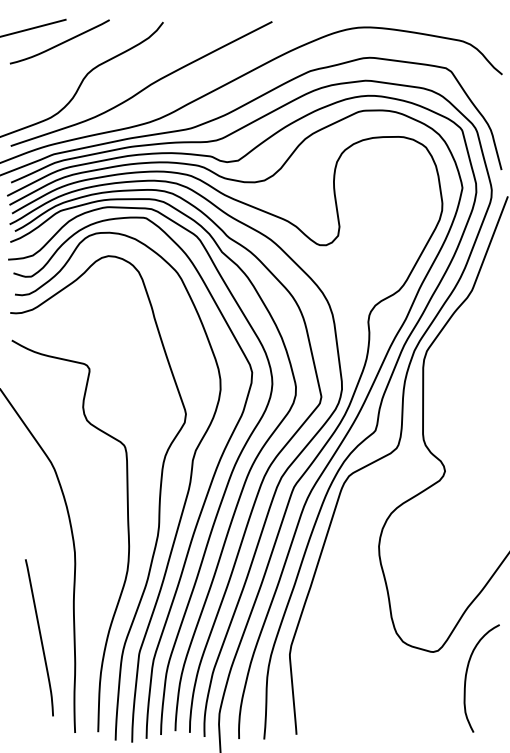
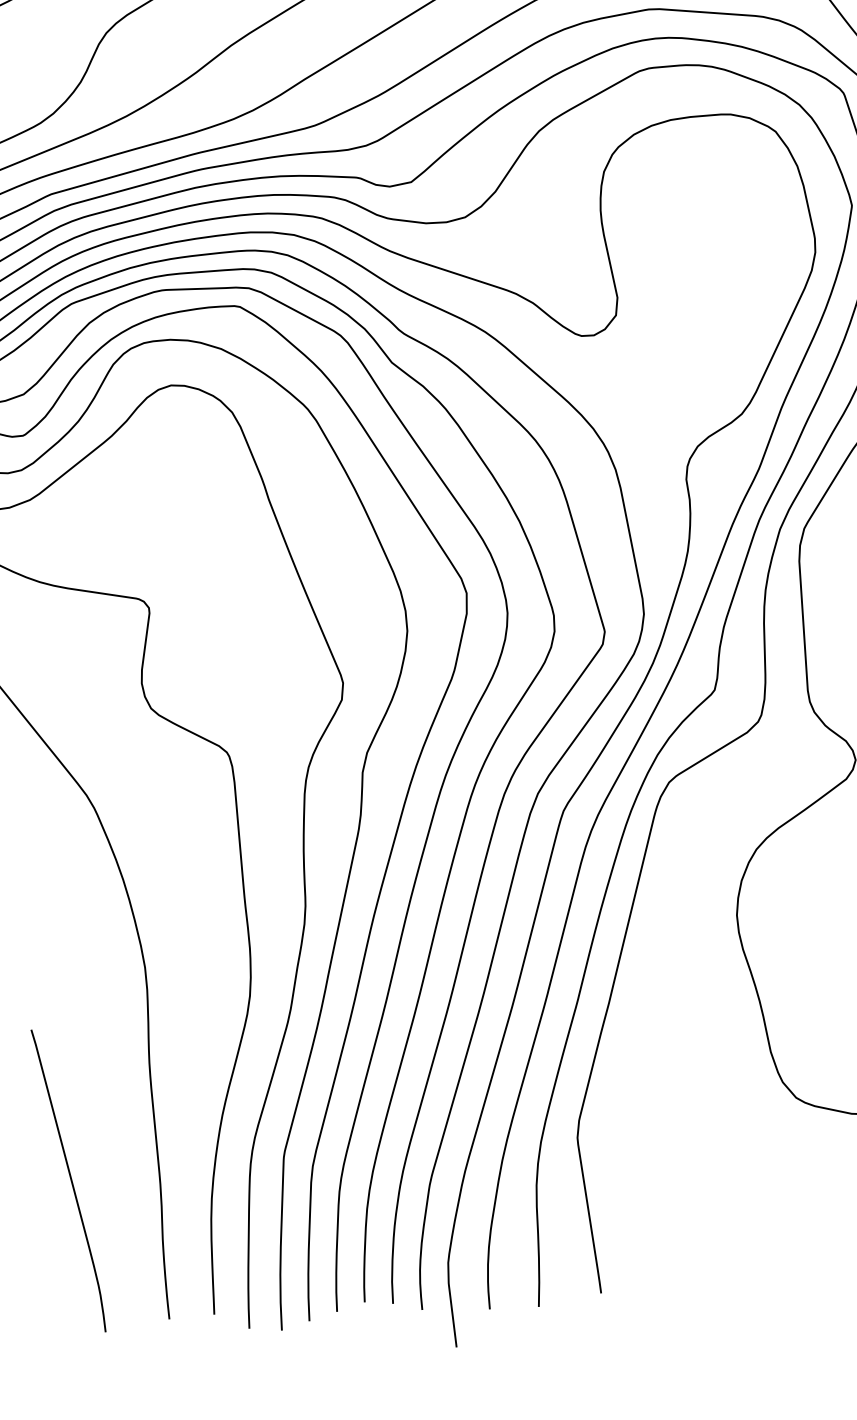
curve: (39, 636) -> (68, 1178), moved

